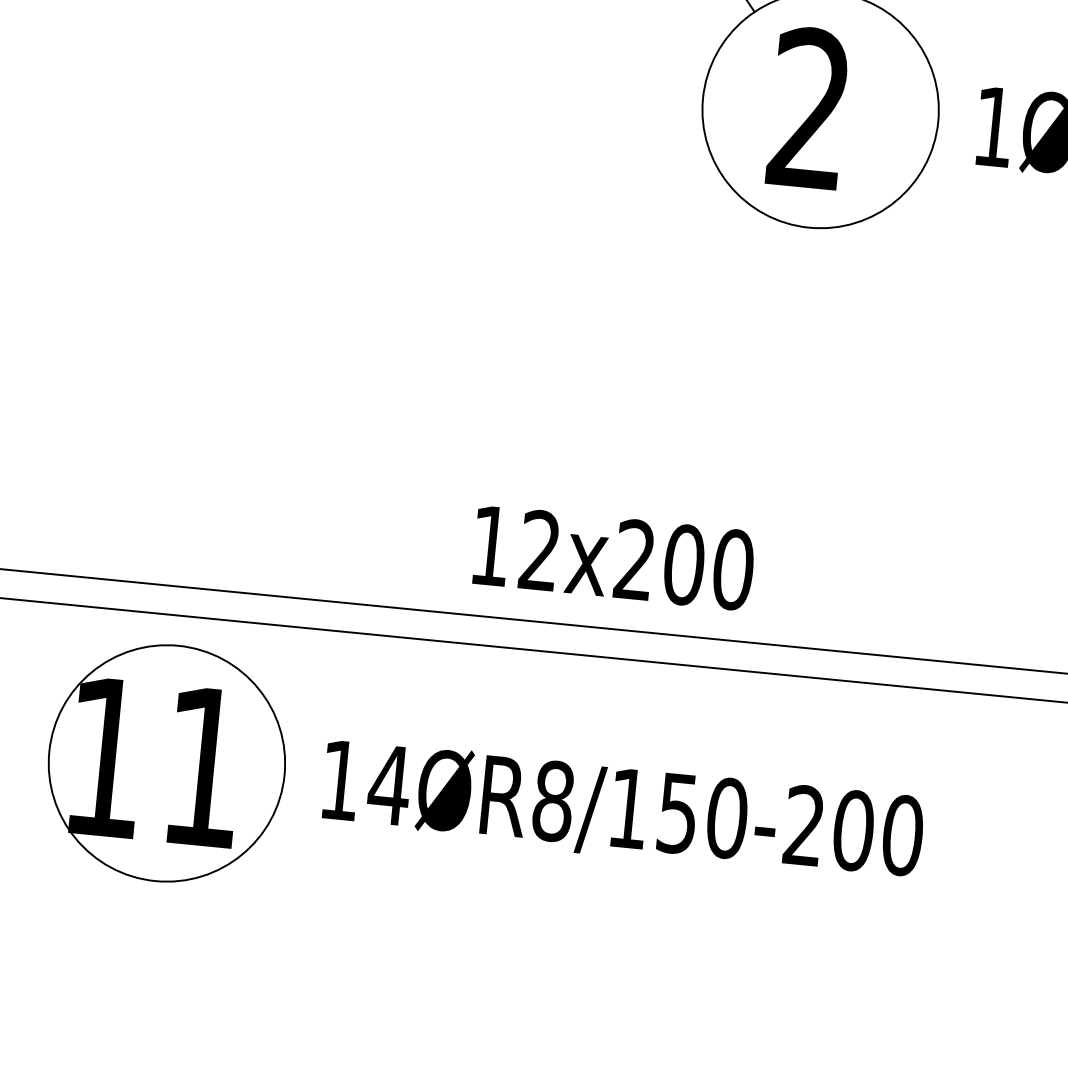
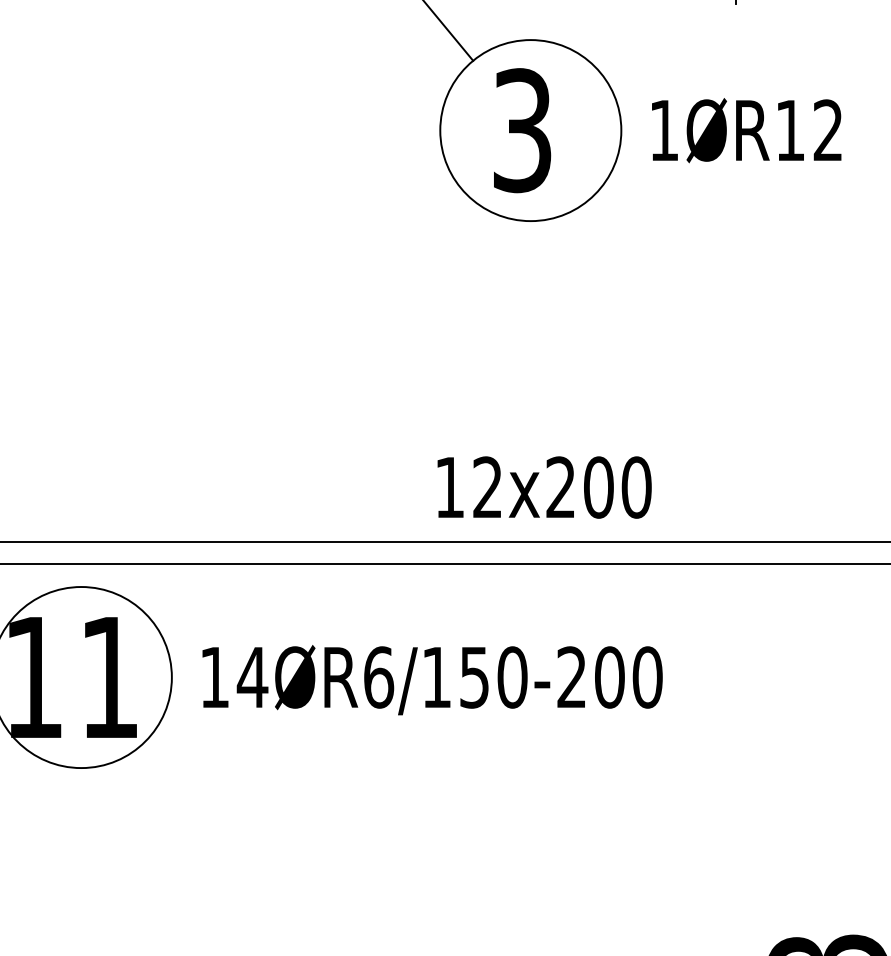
text: (809, 108) -> (522, 130), 2 -> 3
text: (613, 557) -> (544, 487), moved
text: (554, 801) -> (379, 677), 14ØR8/150-200 -> 14ØR6/150-200

